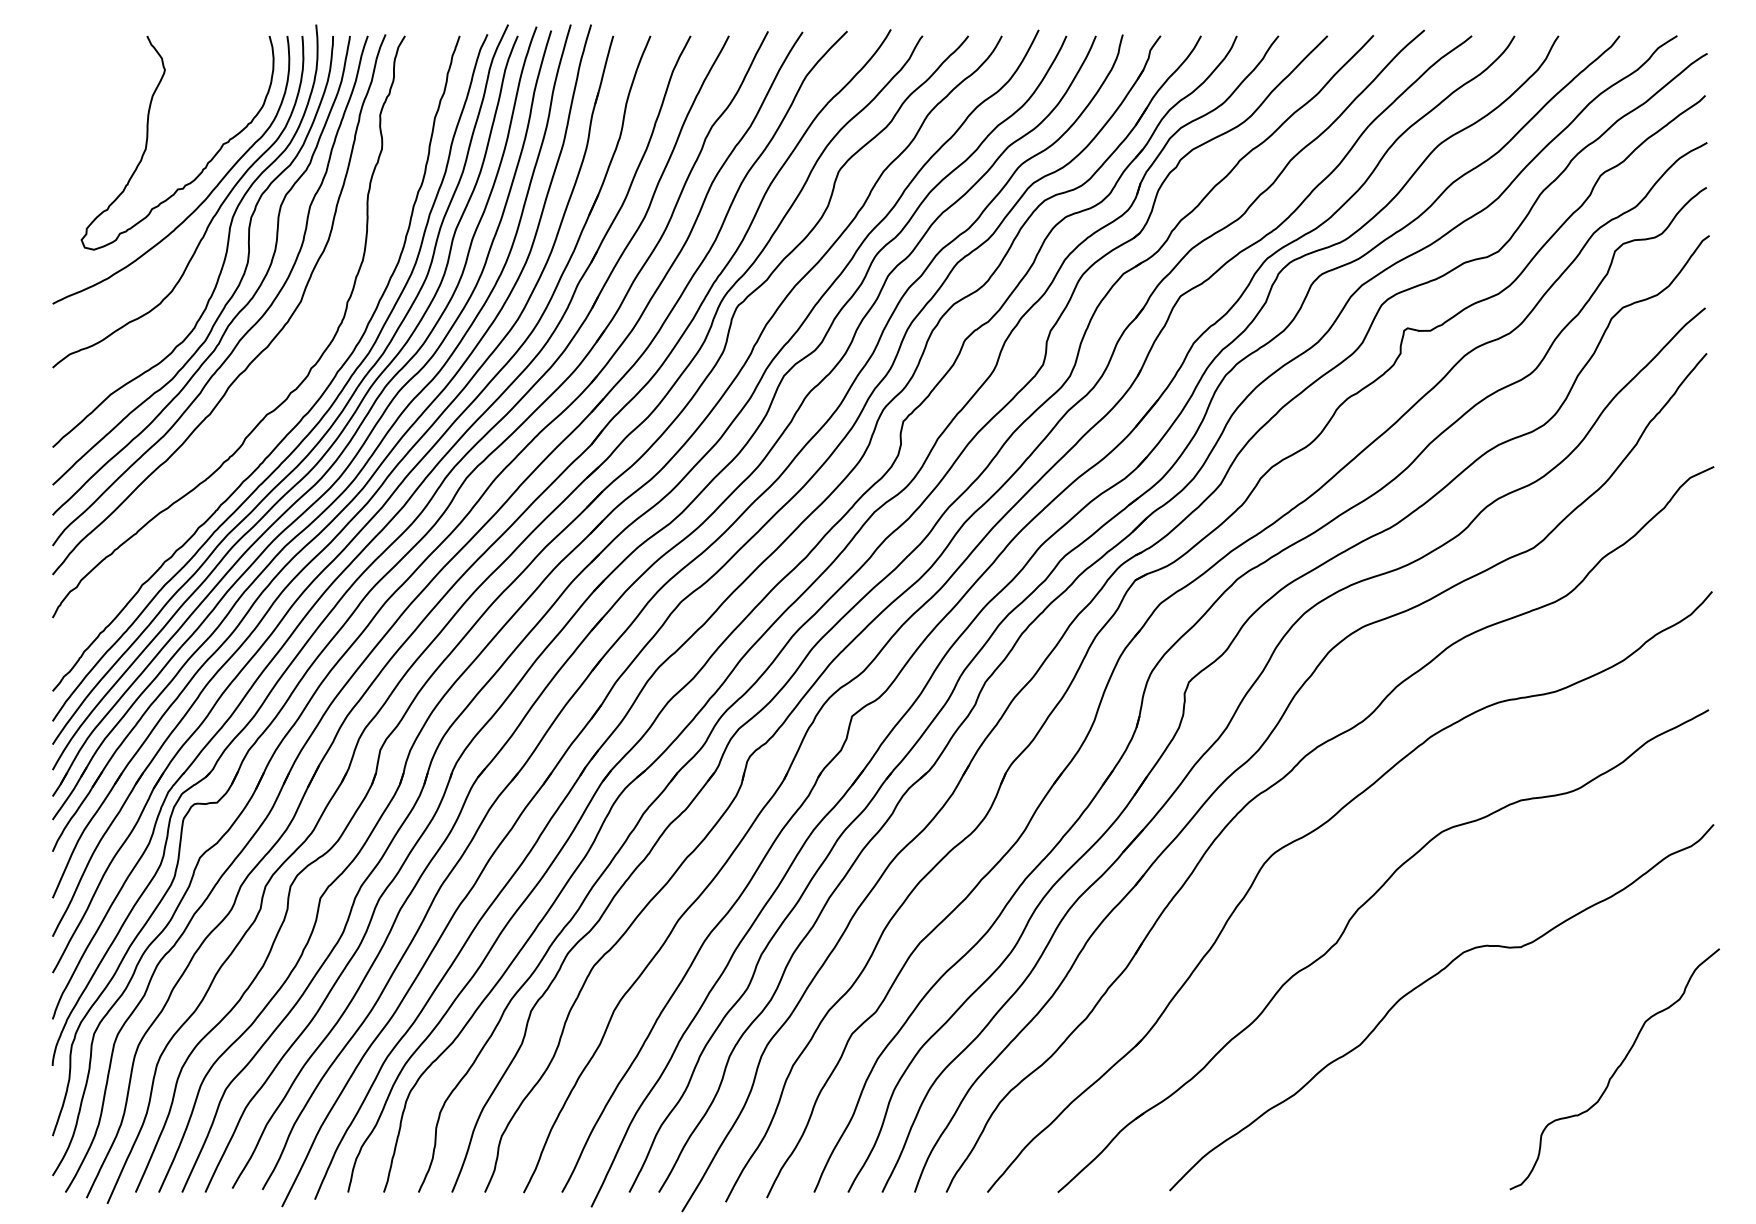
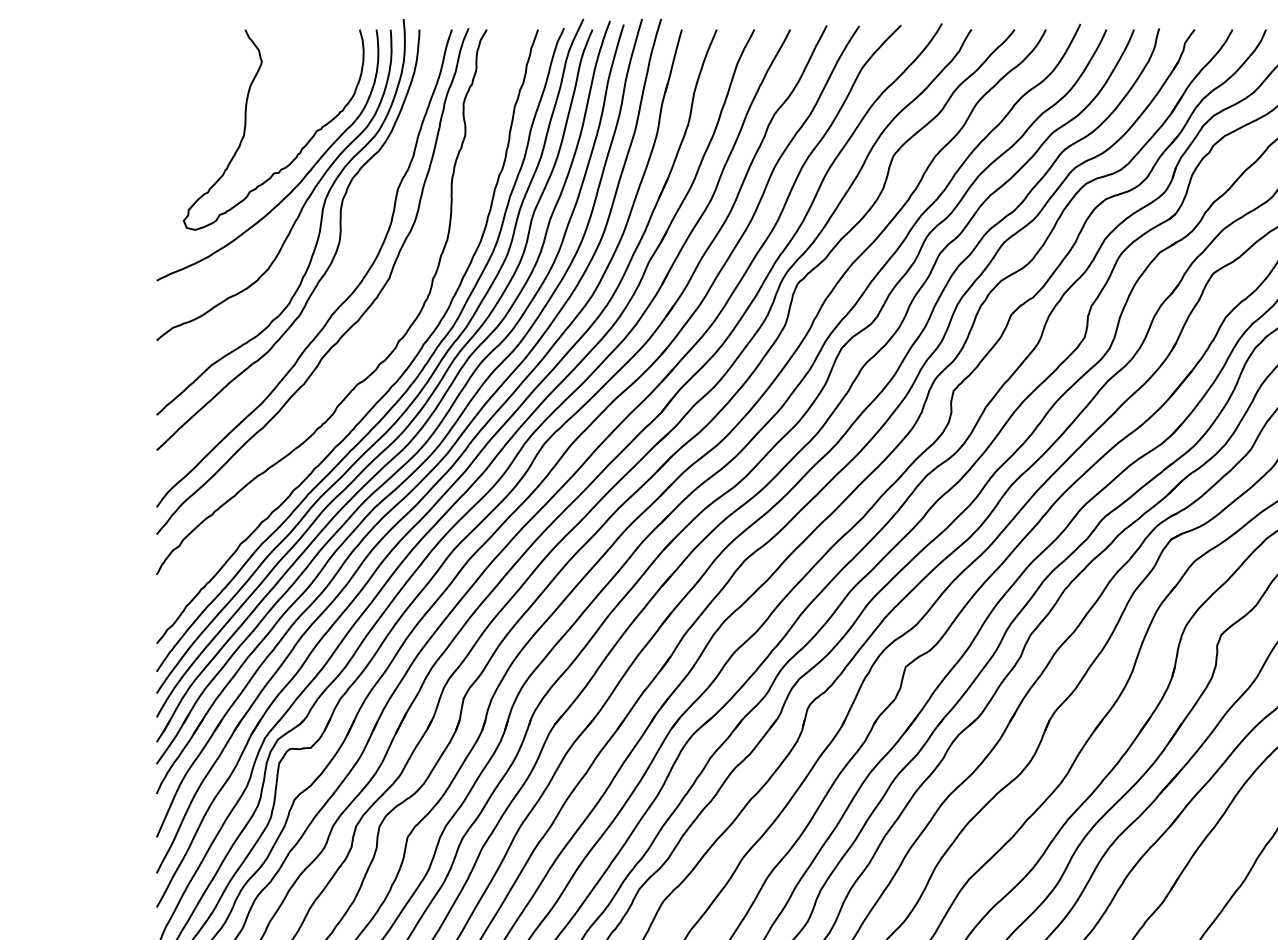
curve: (238, 311) -> (330, 287), removed

